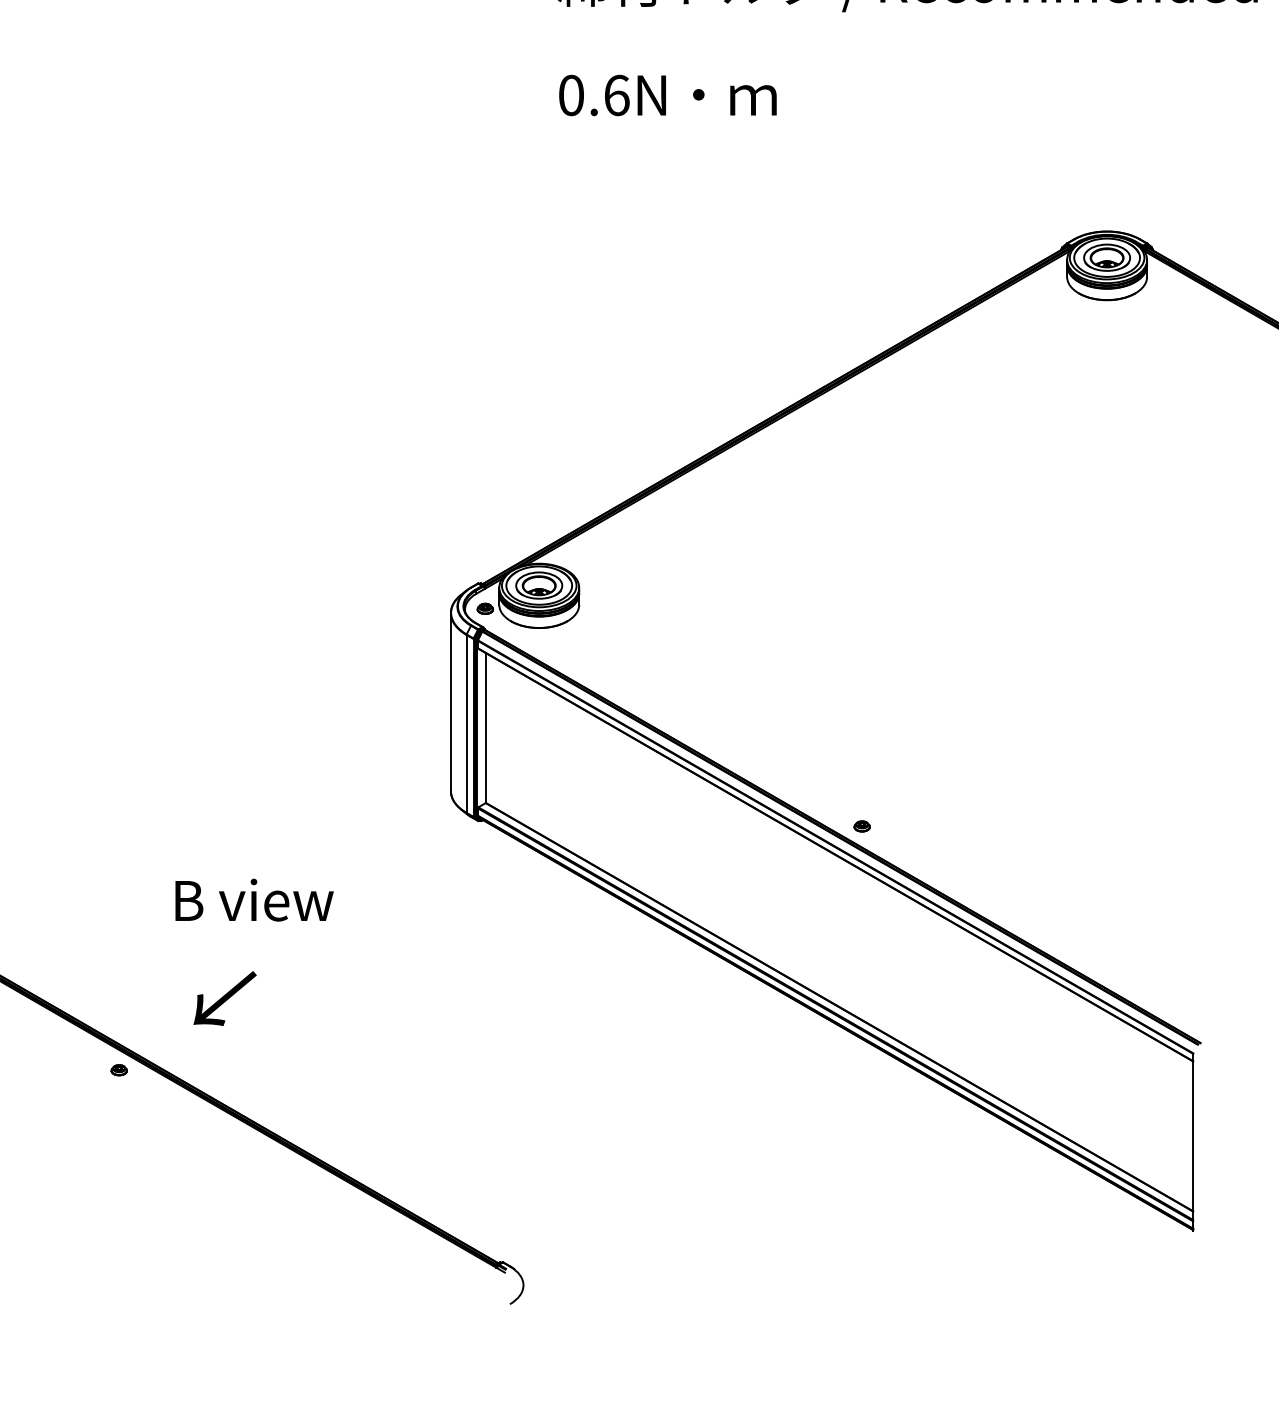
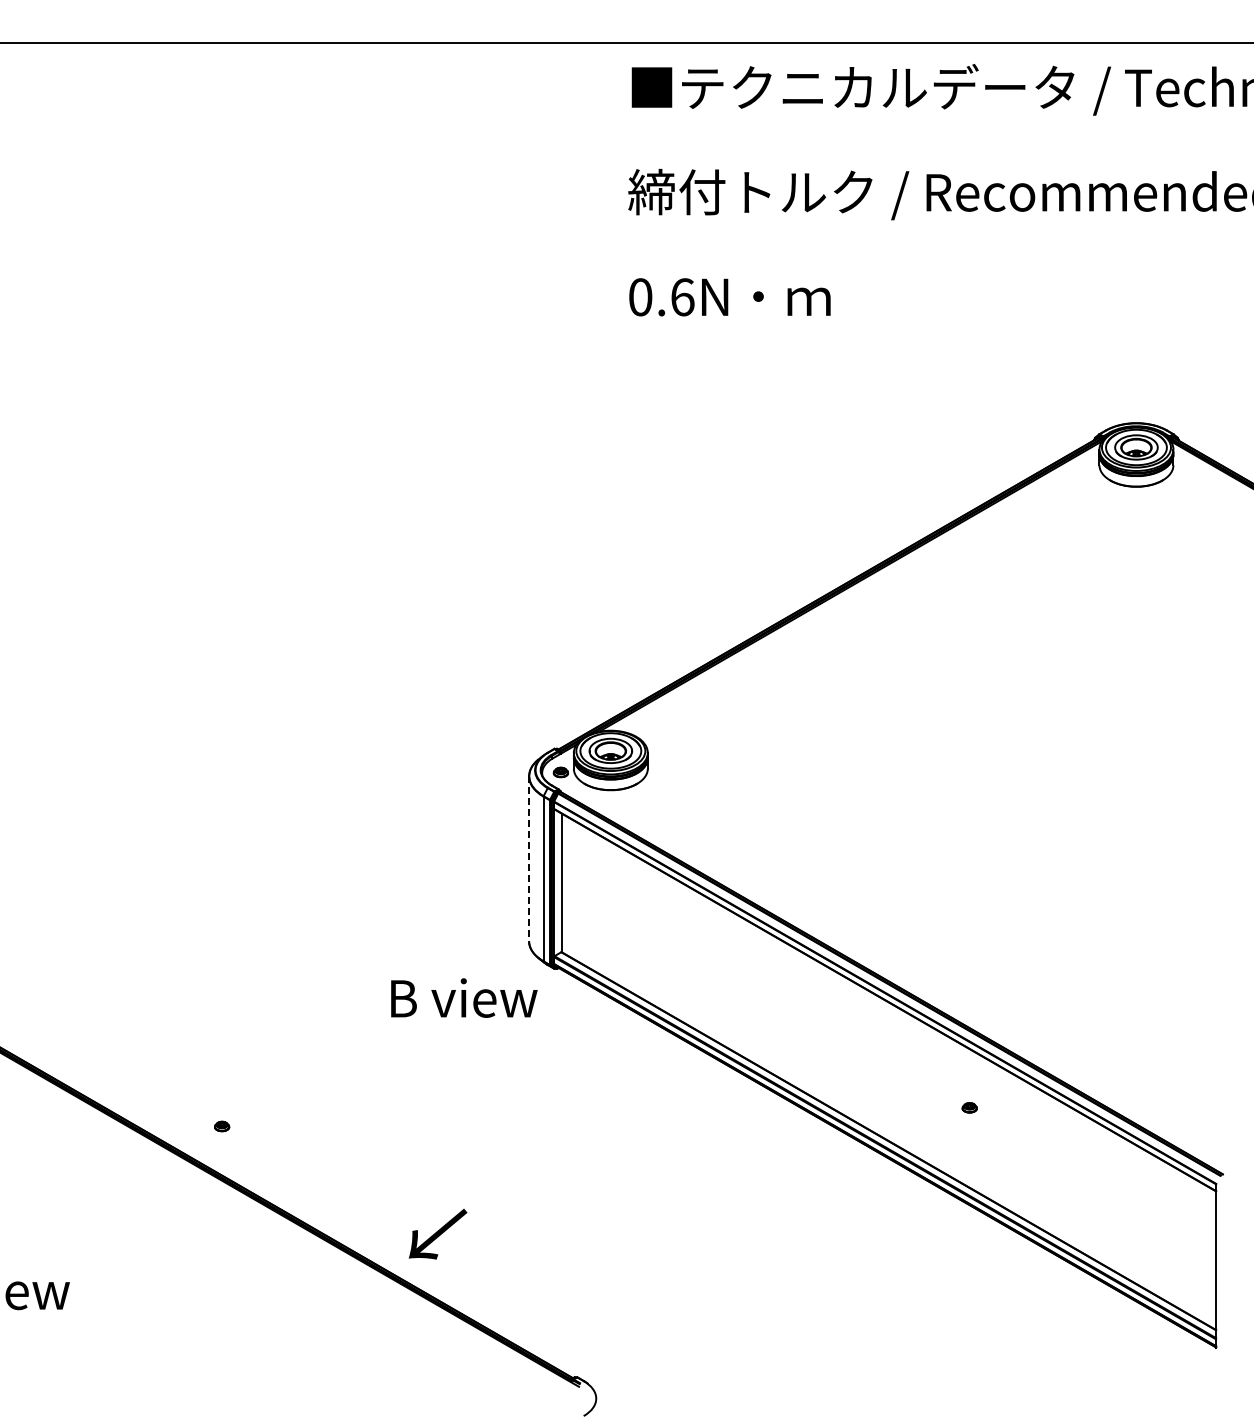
line: (451, 702) -> (529, 859), solid -> dashed
part: (861, 826) -> (969, 1107), moved
text: (254, 899) -> (464, 997), moved
text: (224, 997) -> (437, 1233), moved
part: (119, 1070) -> (222, 1126), moved

